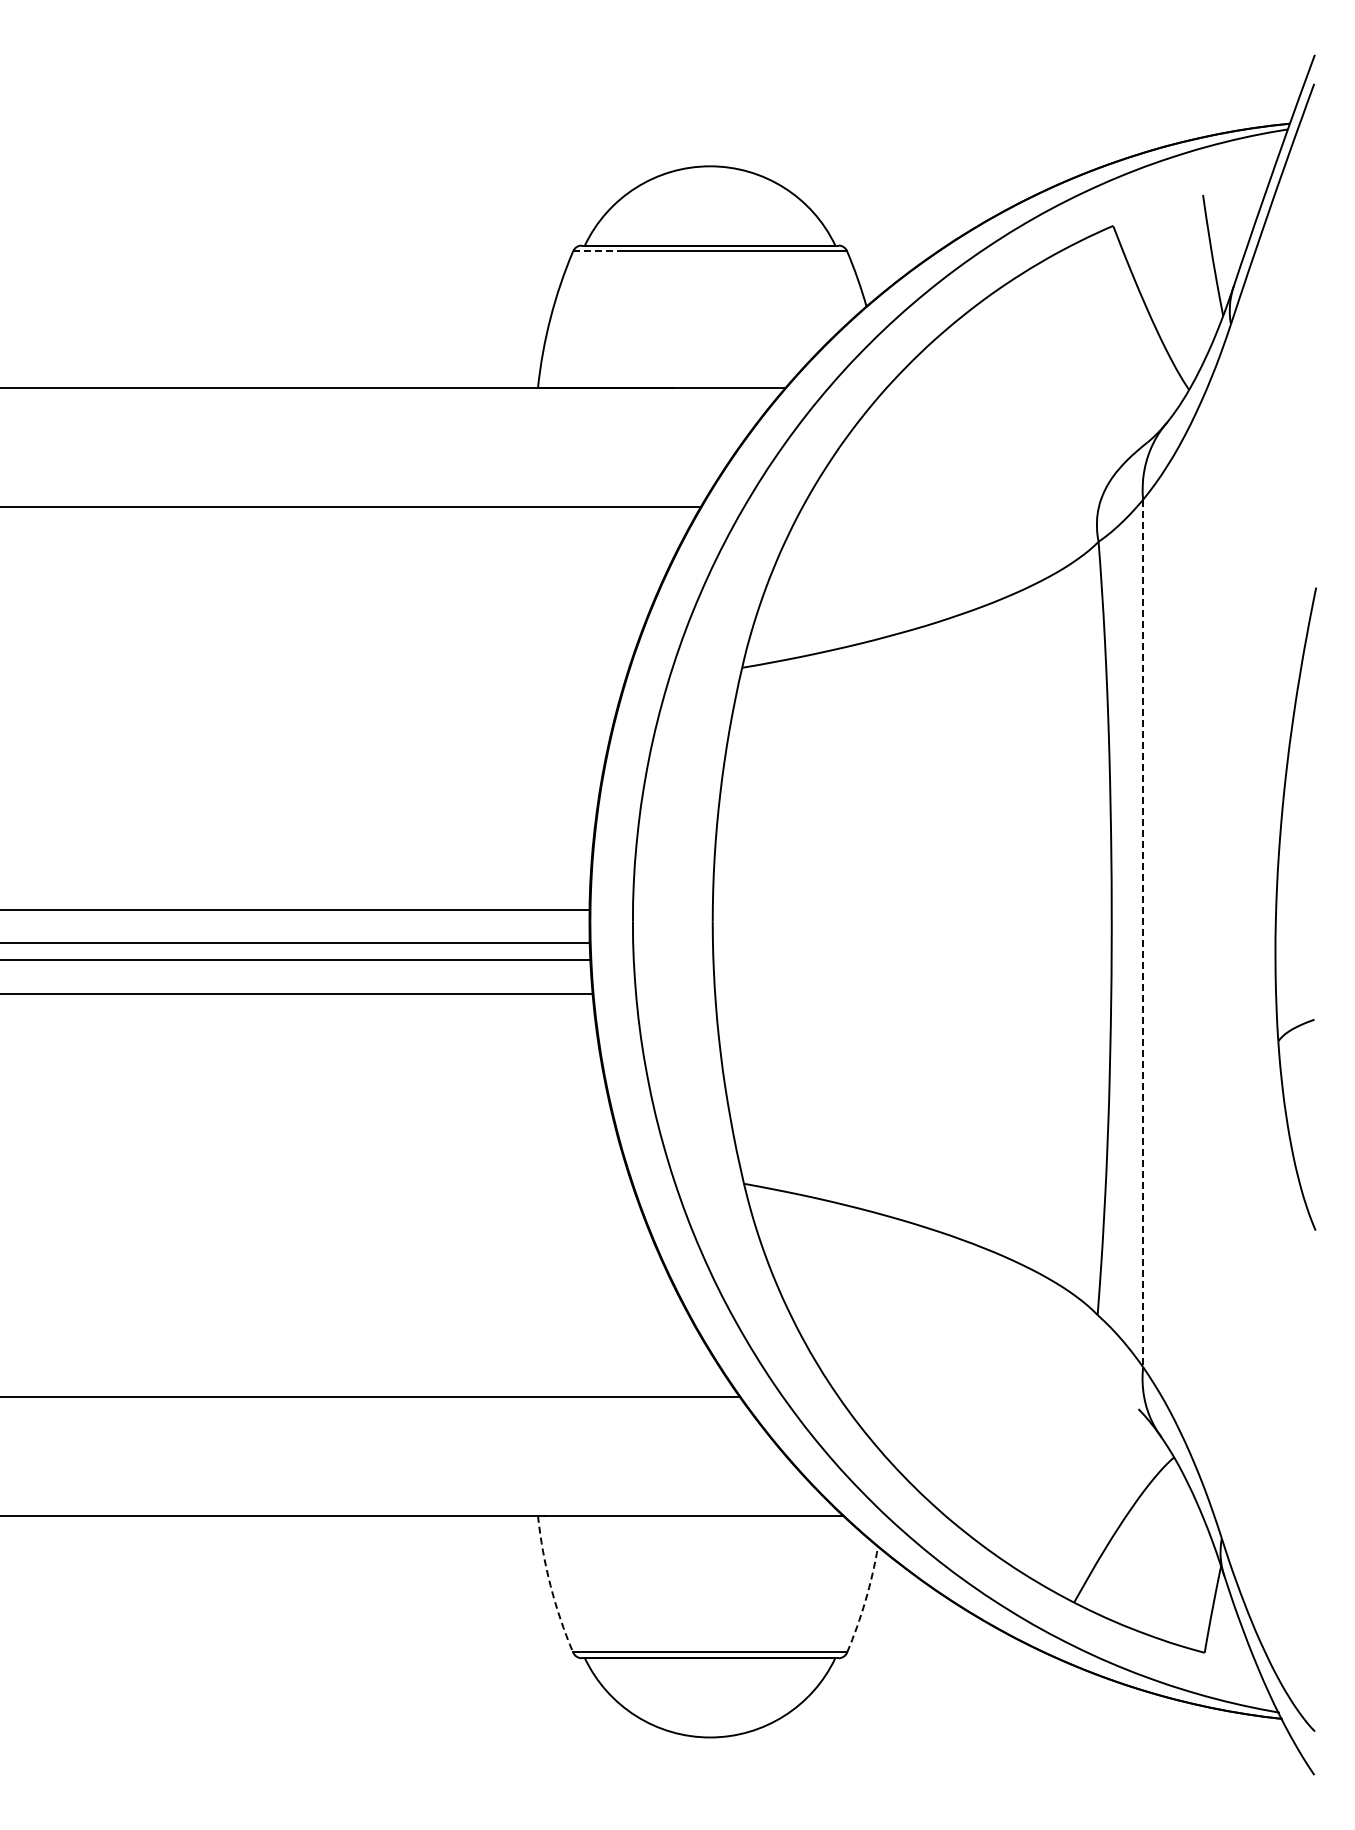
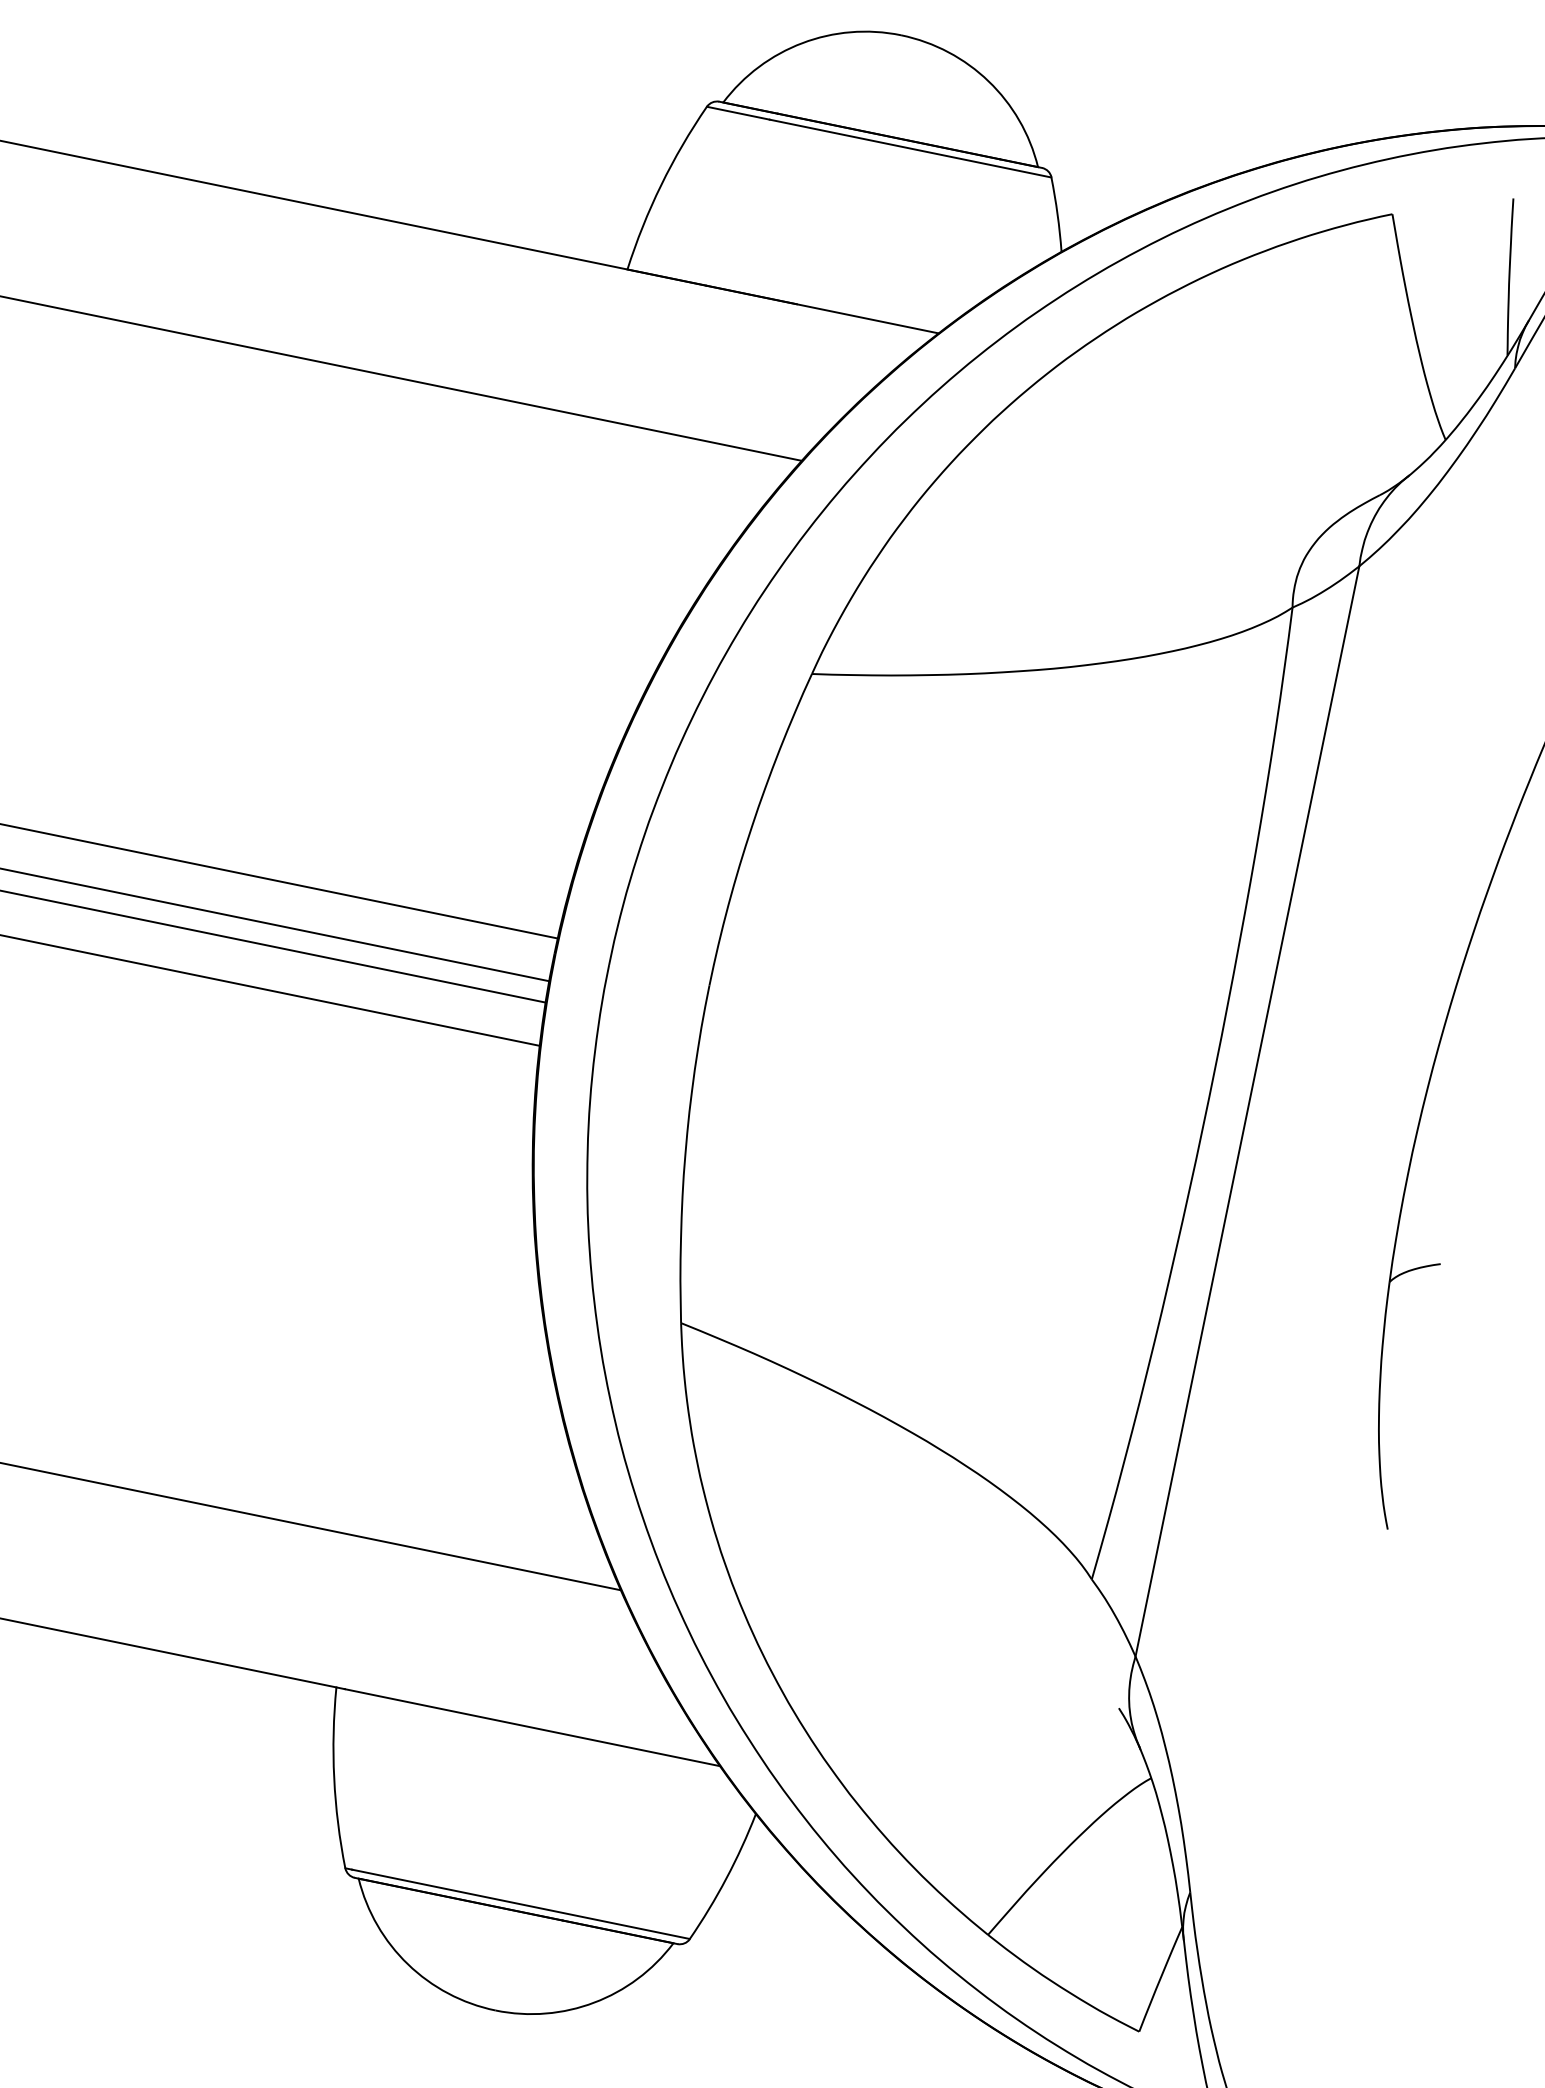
line: (598, 251) -> (738, 113), dashed -> solid
line: (1143, 933) -> (1247, 1111), dashed -> solid
arc: (550, 1585) -> (334, 1778), dashed -> solid
arc: (865, 1600) -> (726, 1878), dashed -> solid

